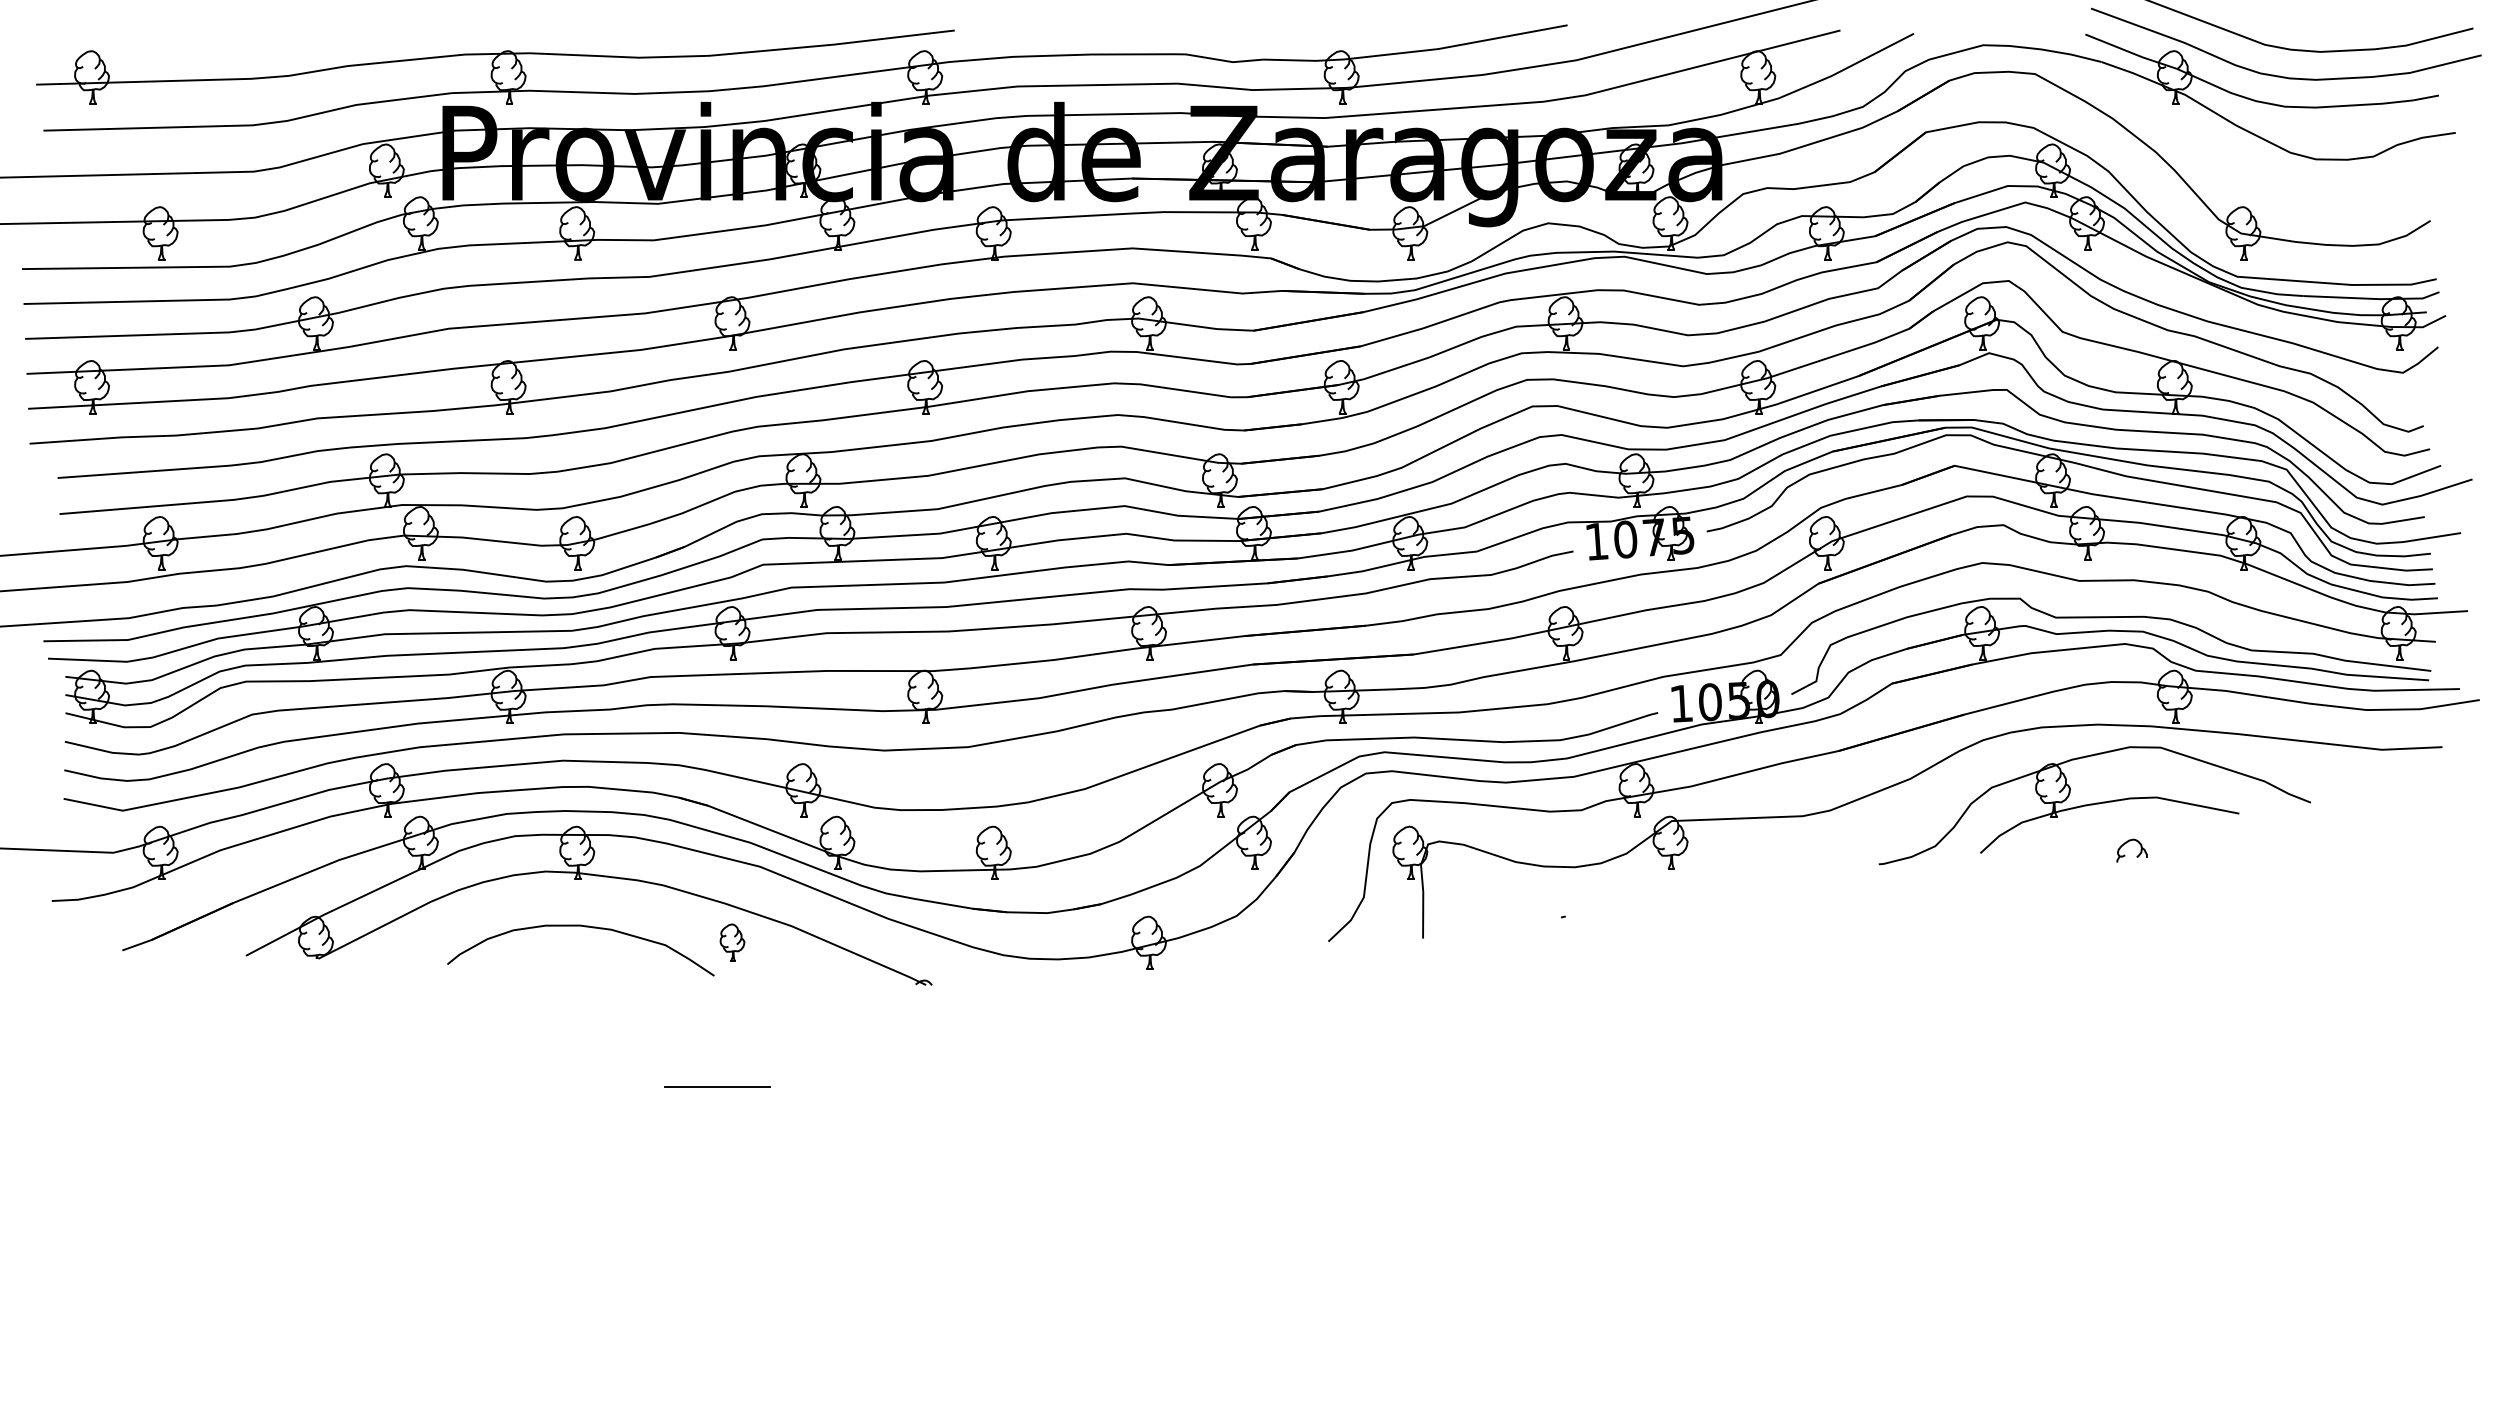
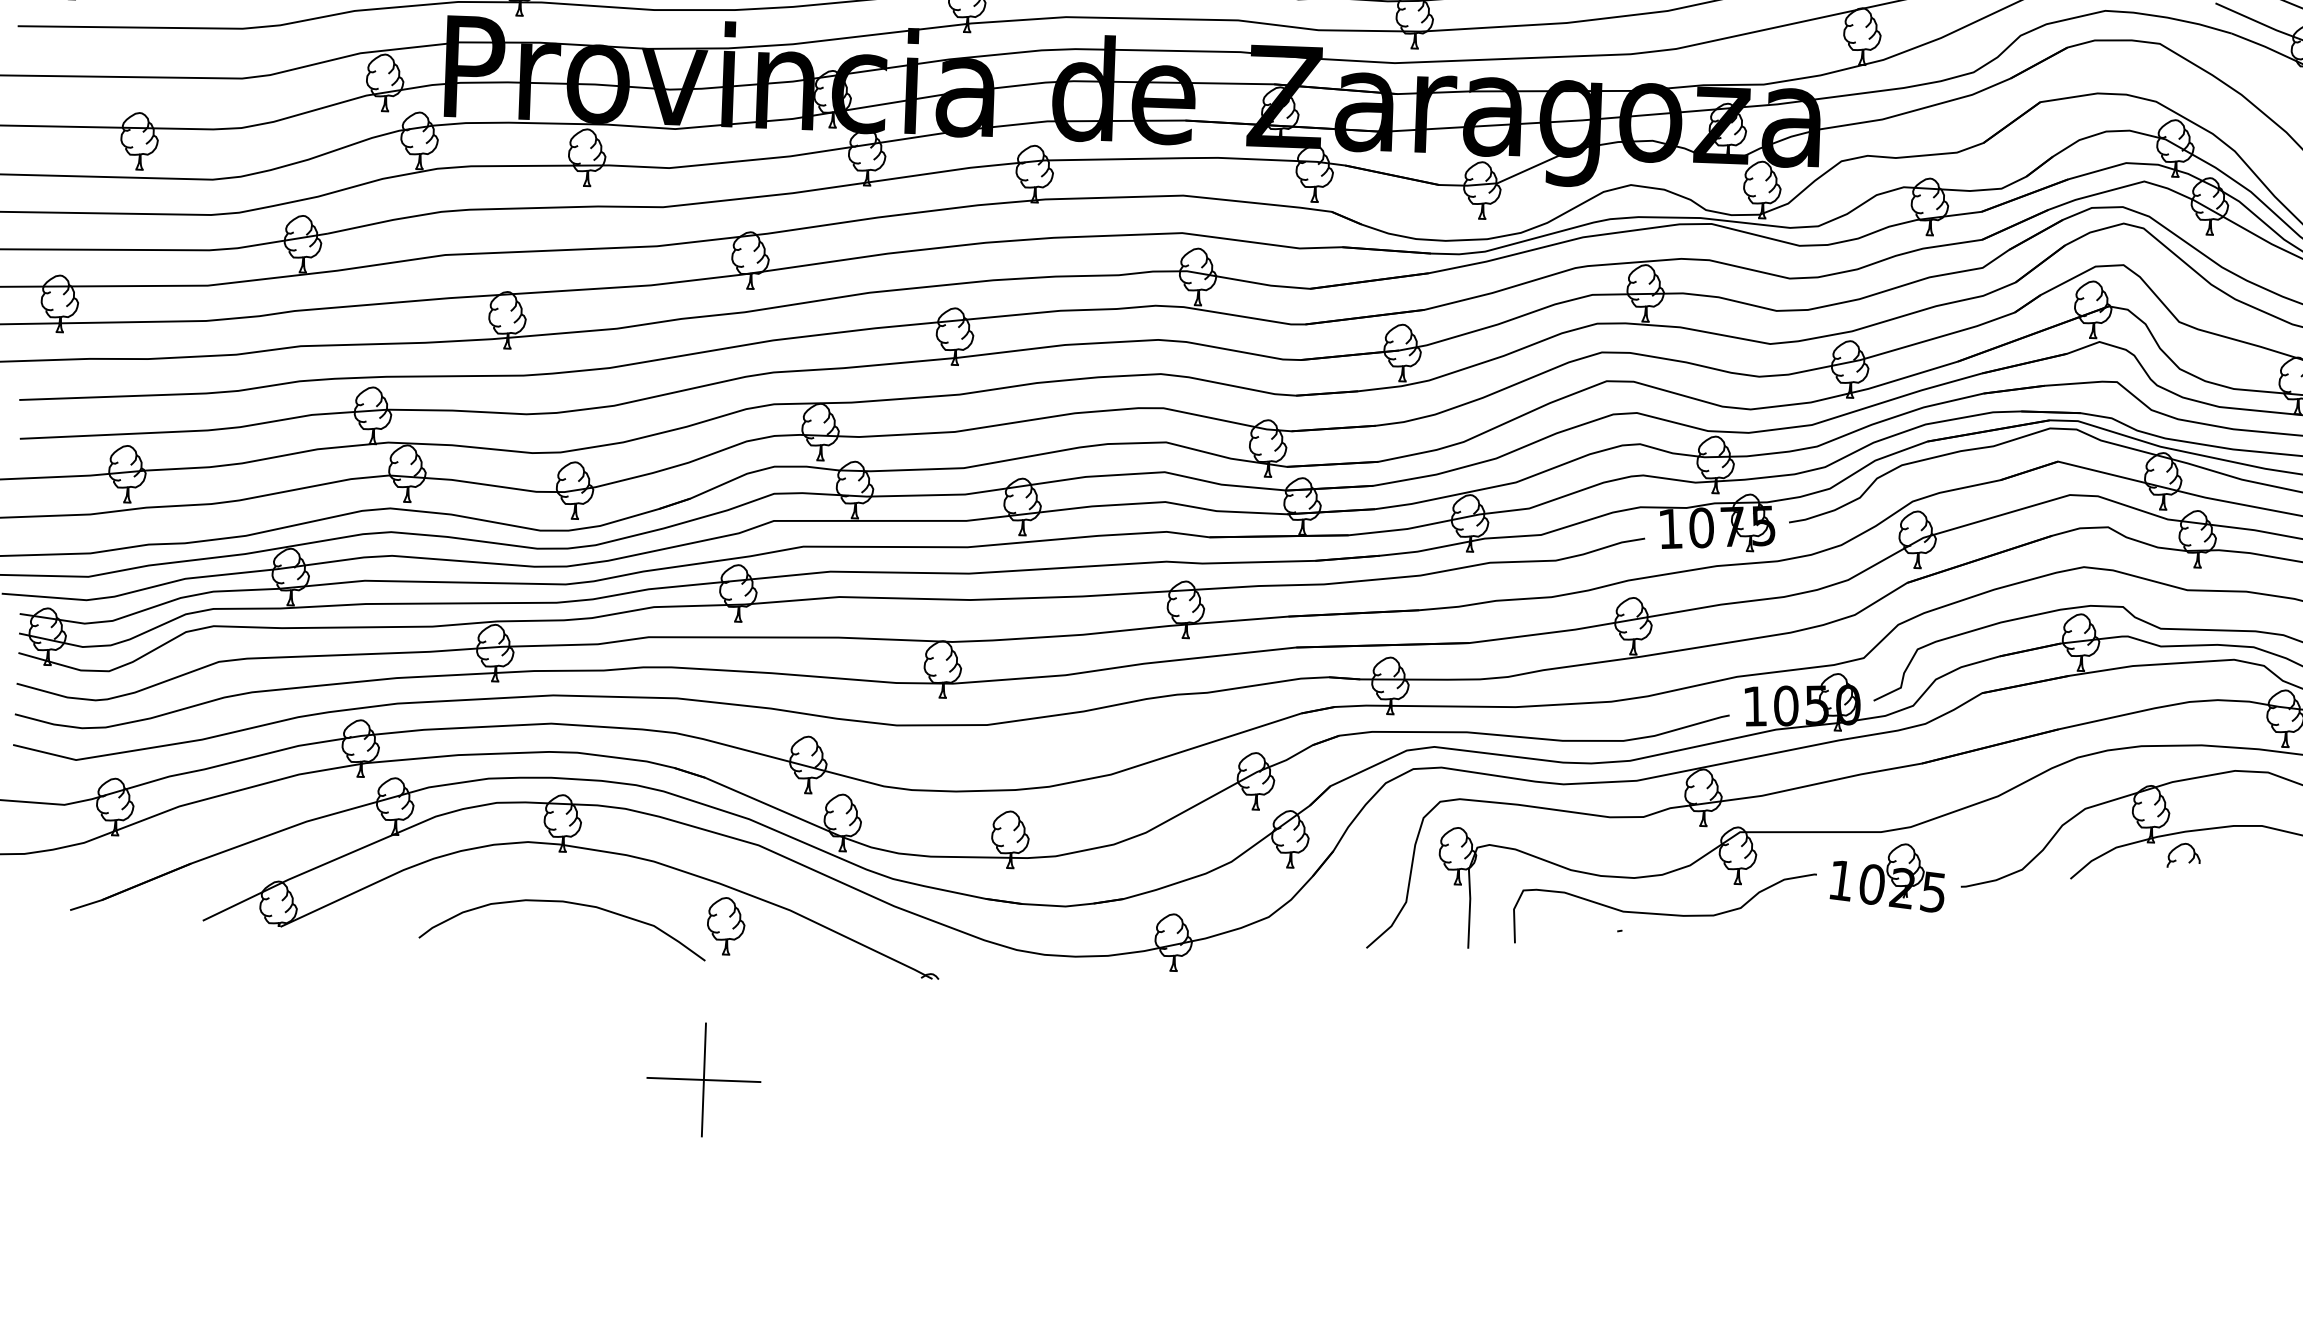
part: (2125, 855) -> (2176, 860), moved
part: (1810, 857) -> (1887, 876), added
curve: (1603, 899) -> (1663, 913), added
part: (732, 942) -> (726, 925), size x1.43
line: (717, 1086) -> (704, 1079), added

